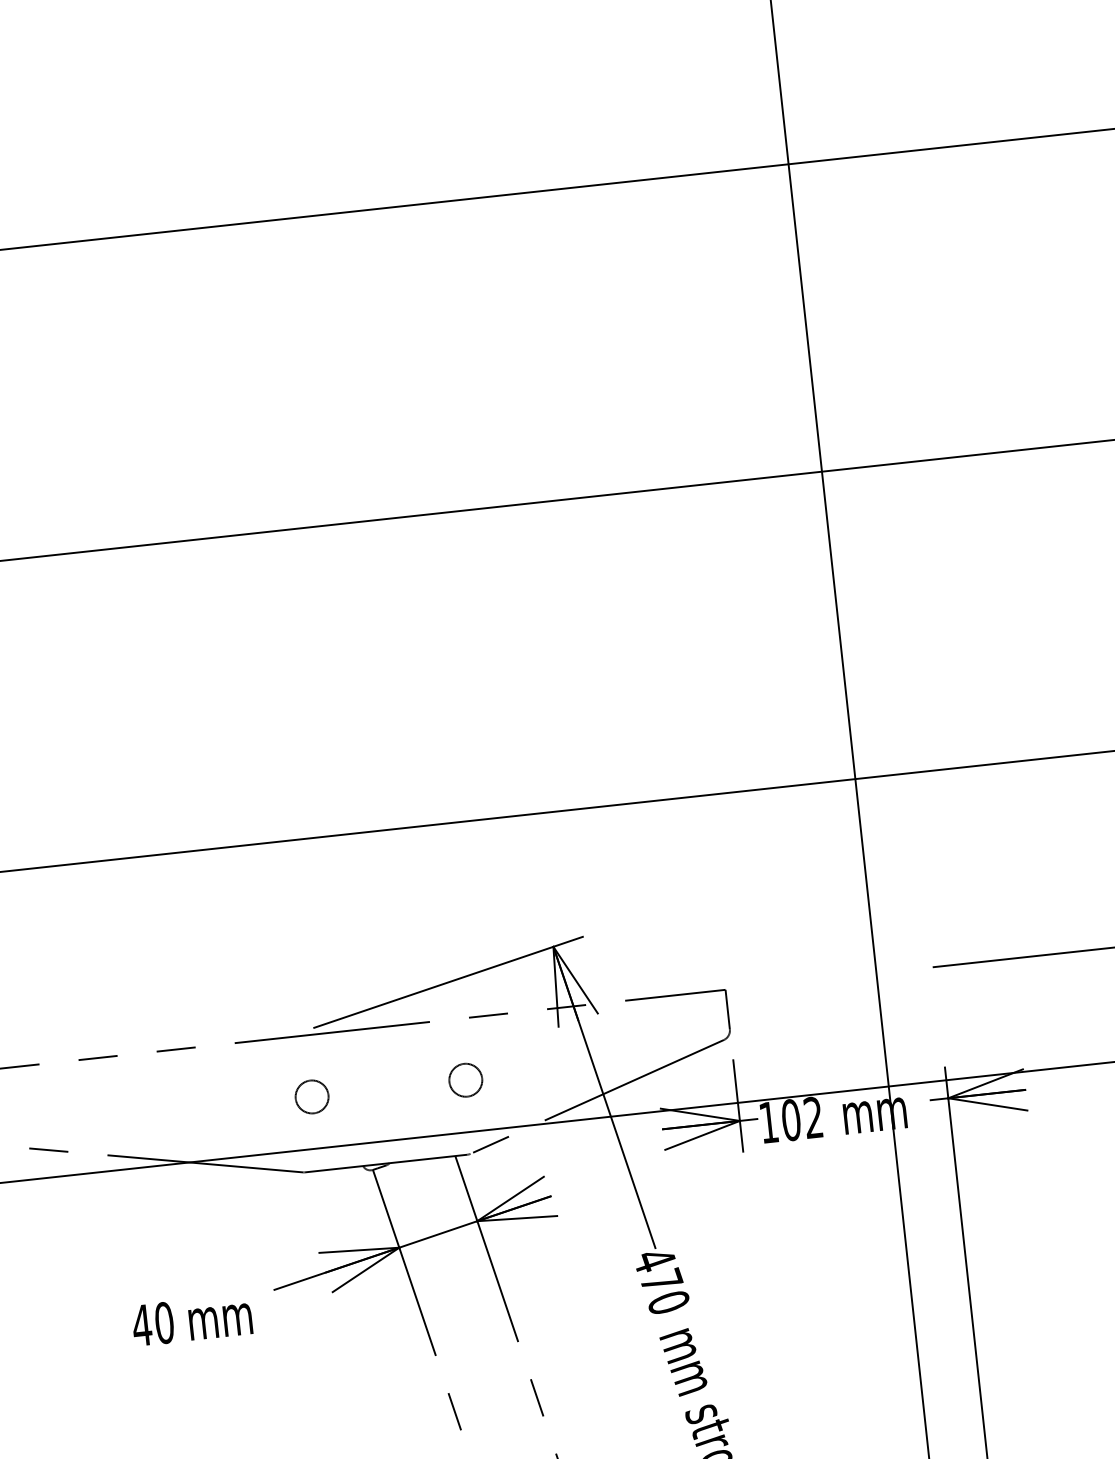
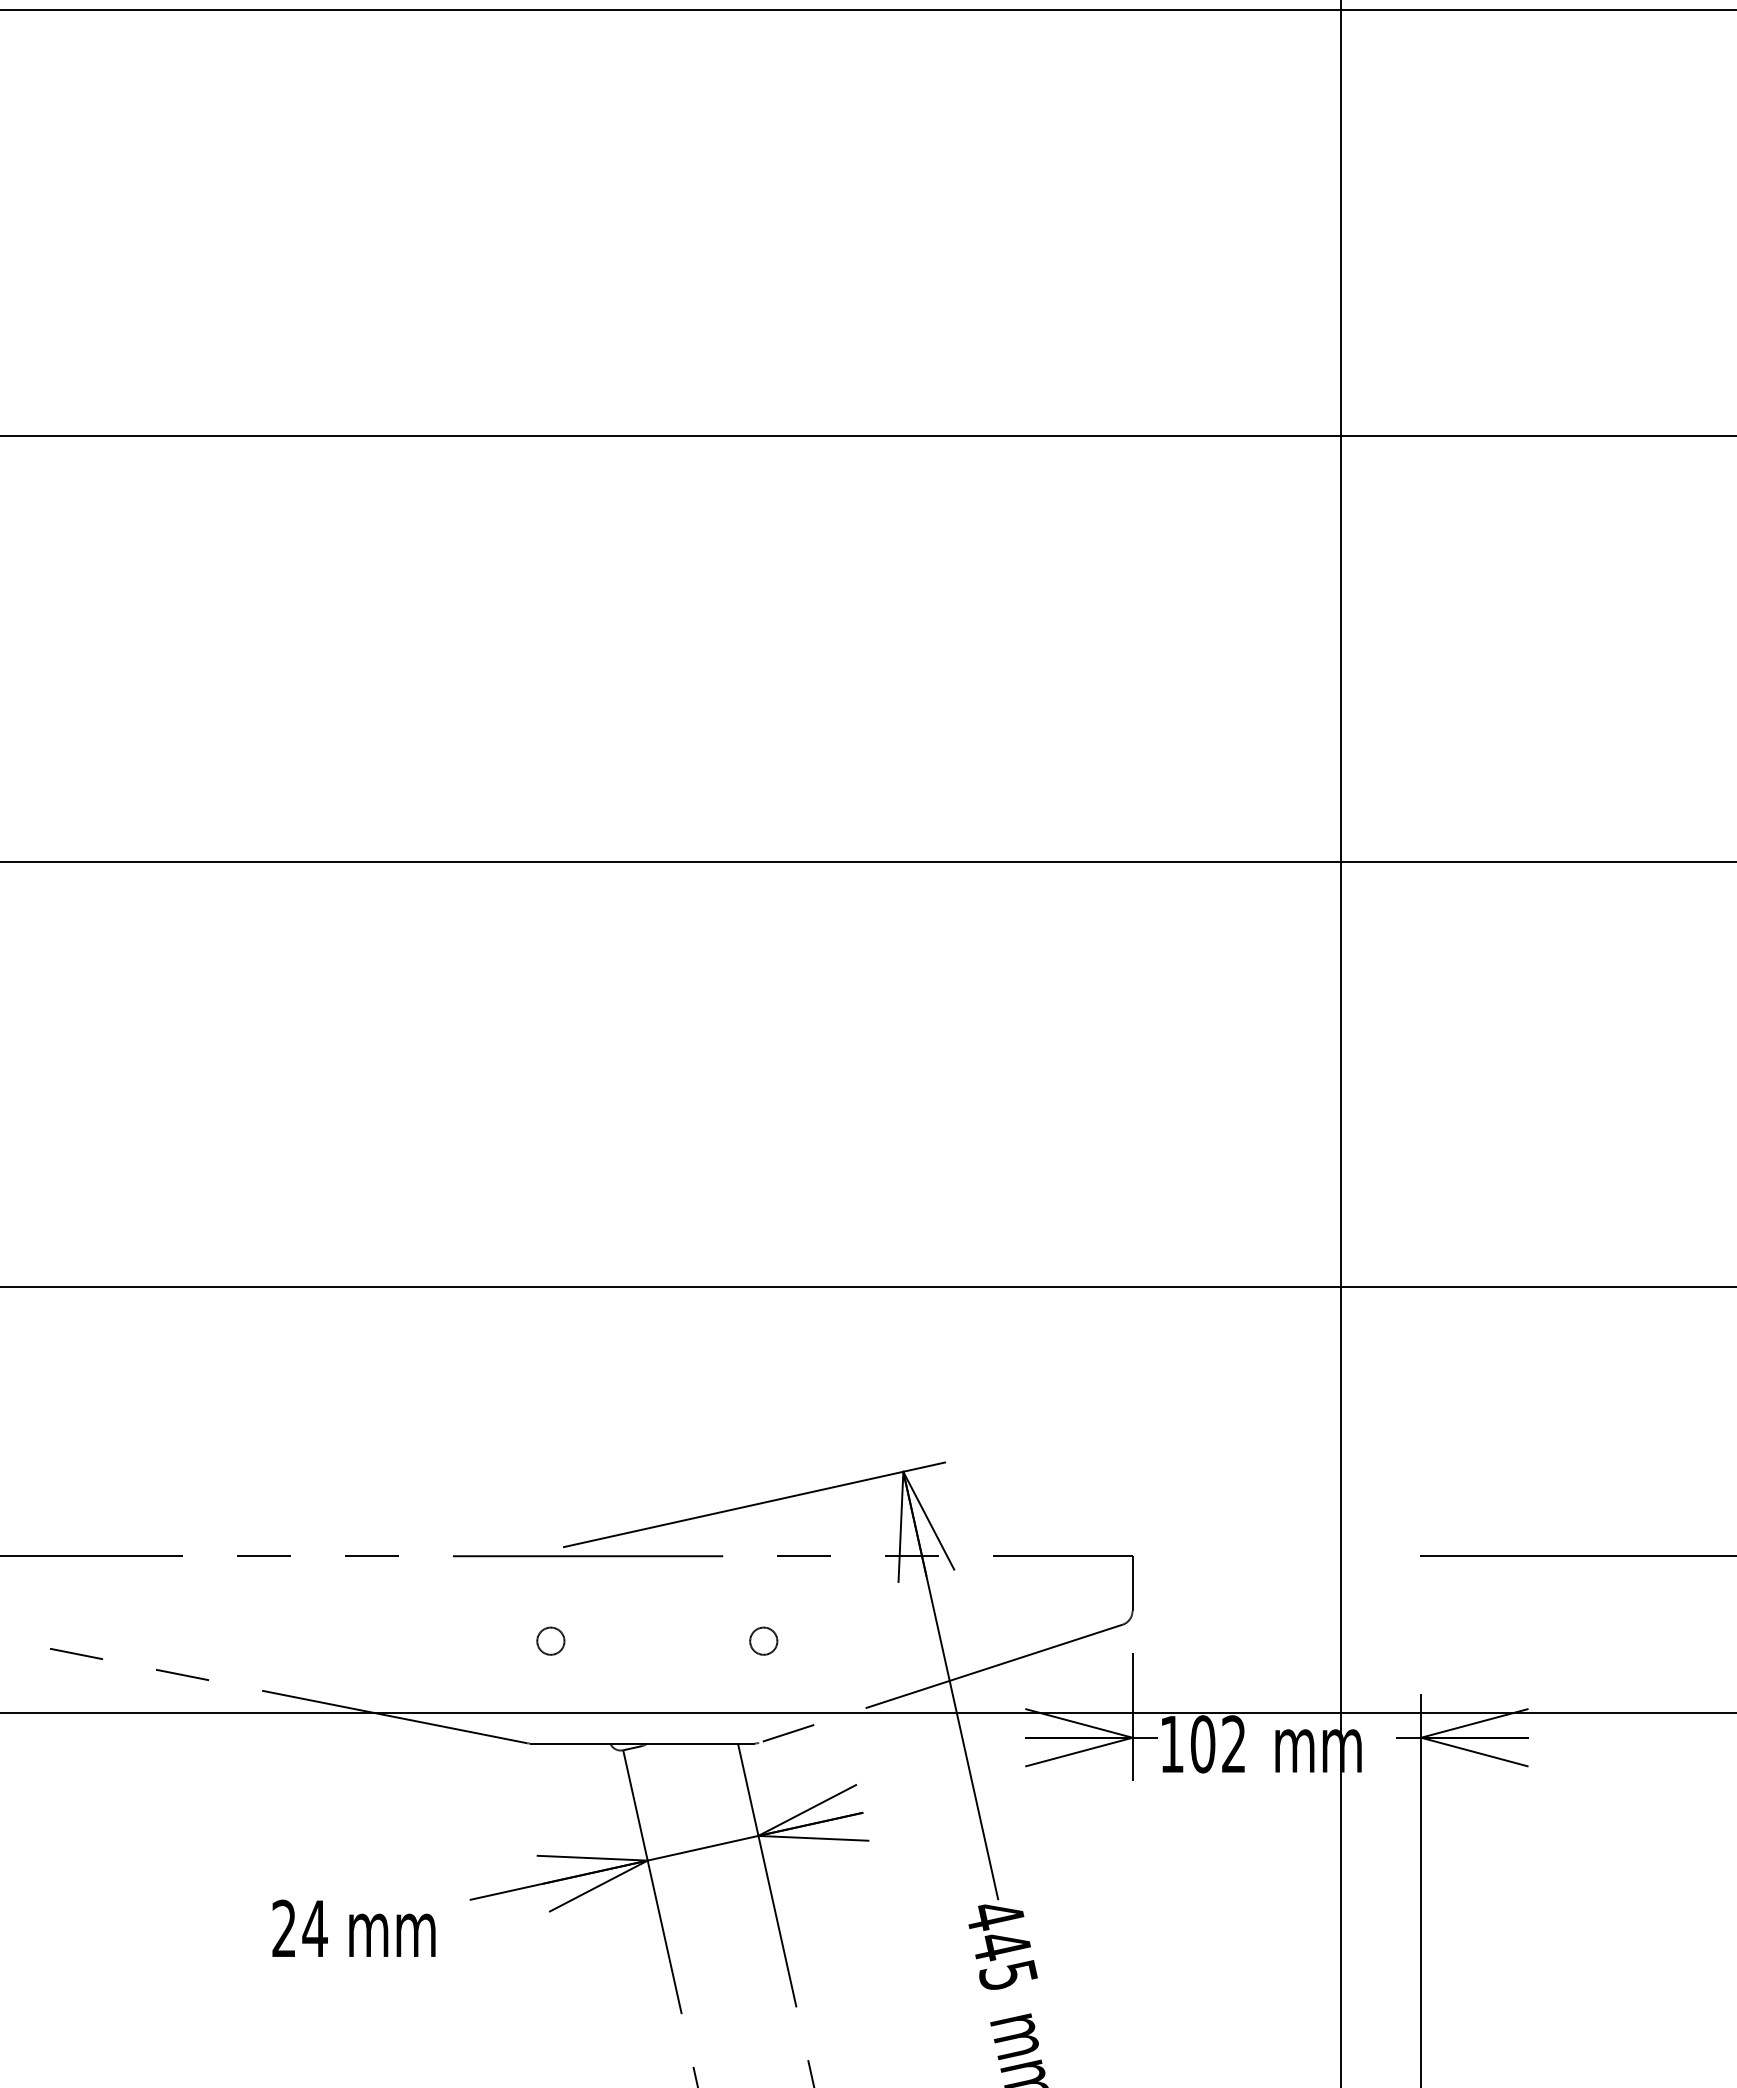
circle: (465, 1079) -> (763, 1640), size x0.6
circle: (311, 1096) -> (550, 1640), size x0.6
text: (665, 1290) -> (1005, 1958), 470 -> 445
text: (153, 1324) -> (299, 1928), 40 -> 24

